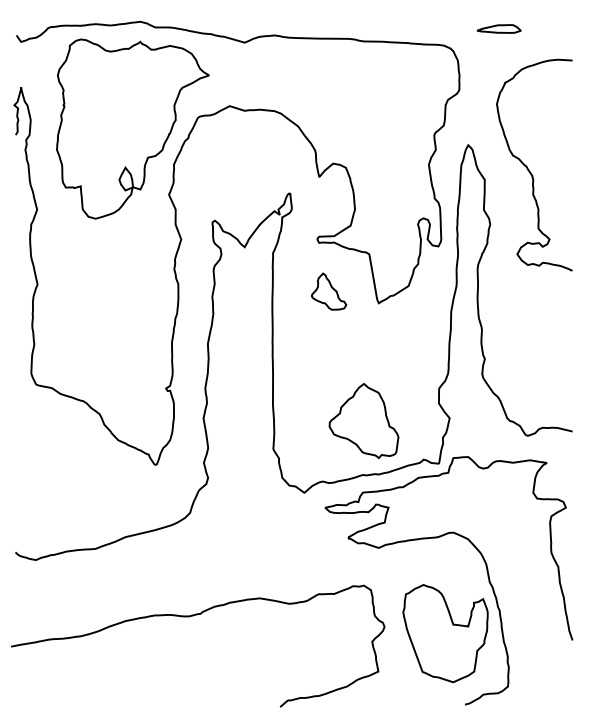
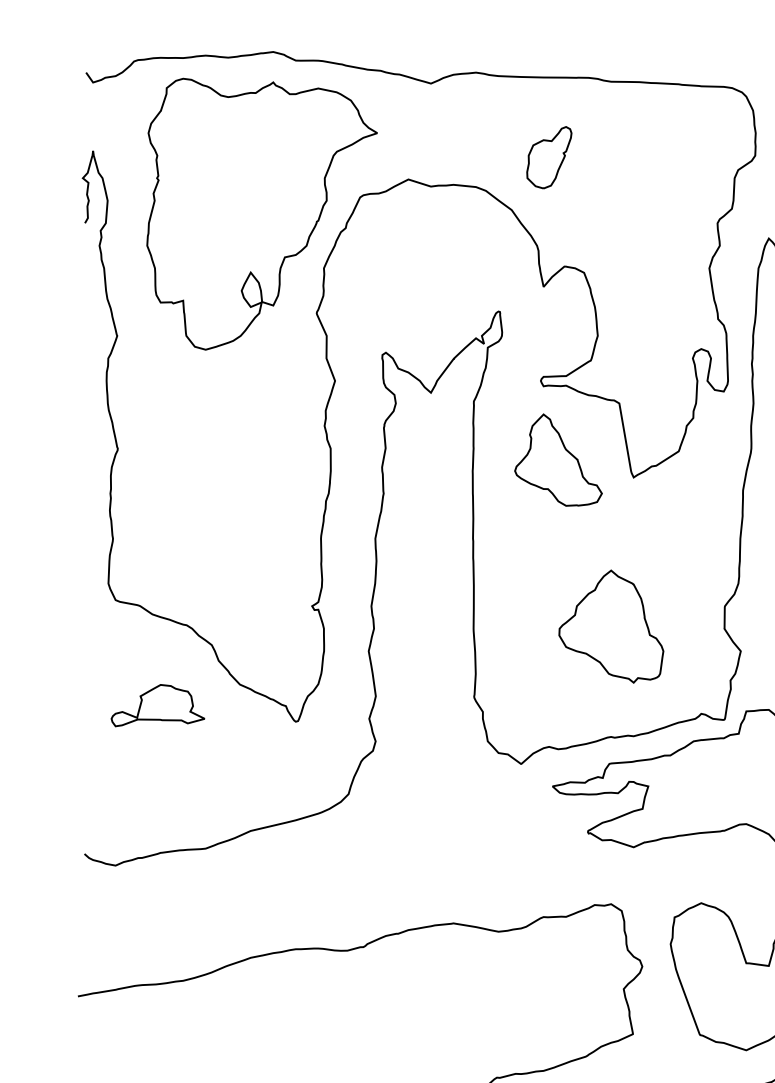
part: (322, 91) -> (548, 157), added
part: (328, 291) -> (557, 459), size x1.67
part: (363, 420) -> (610, 625), moved
part: (63, 453) -> (157, 704), added

